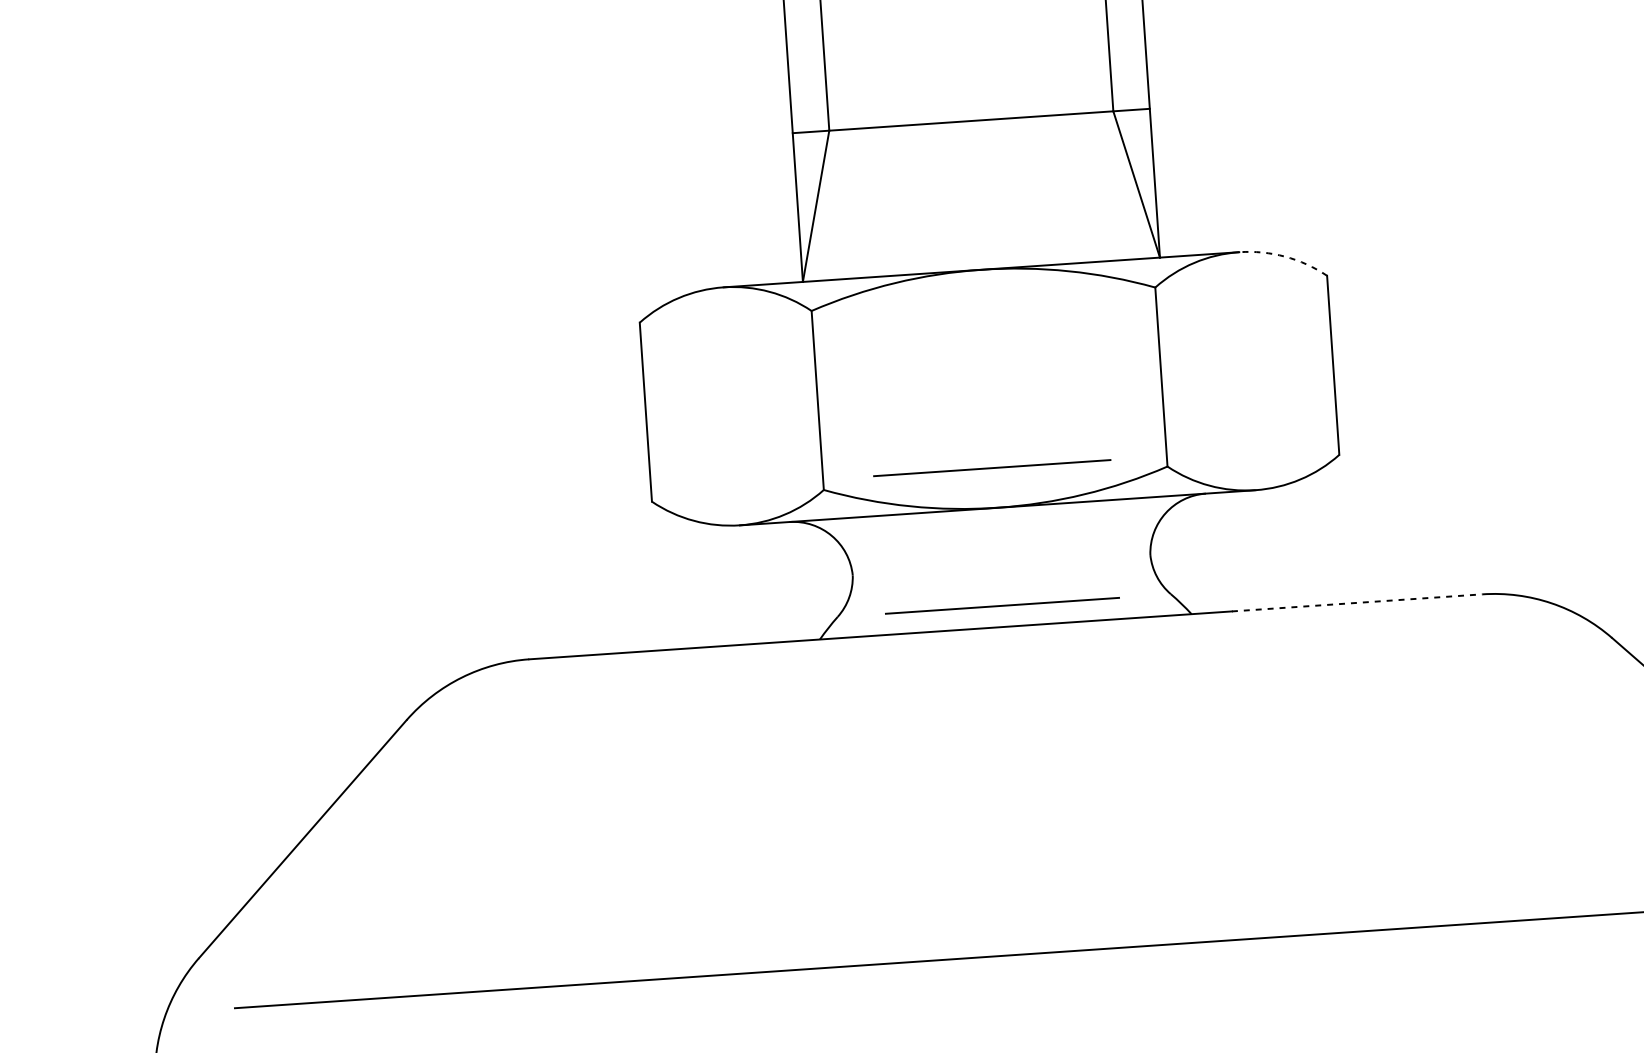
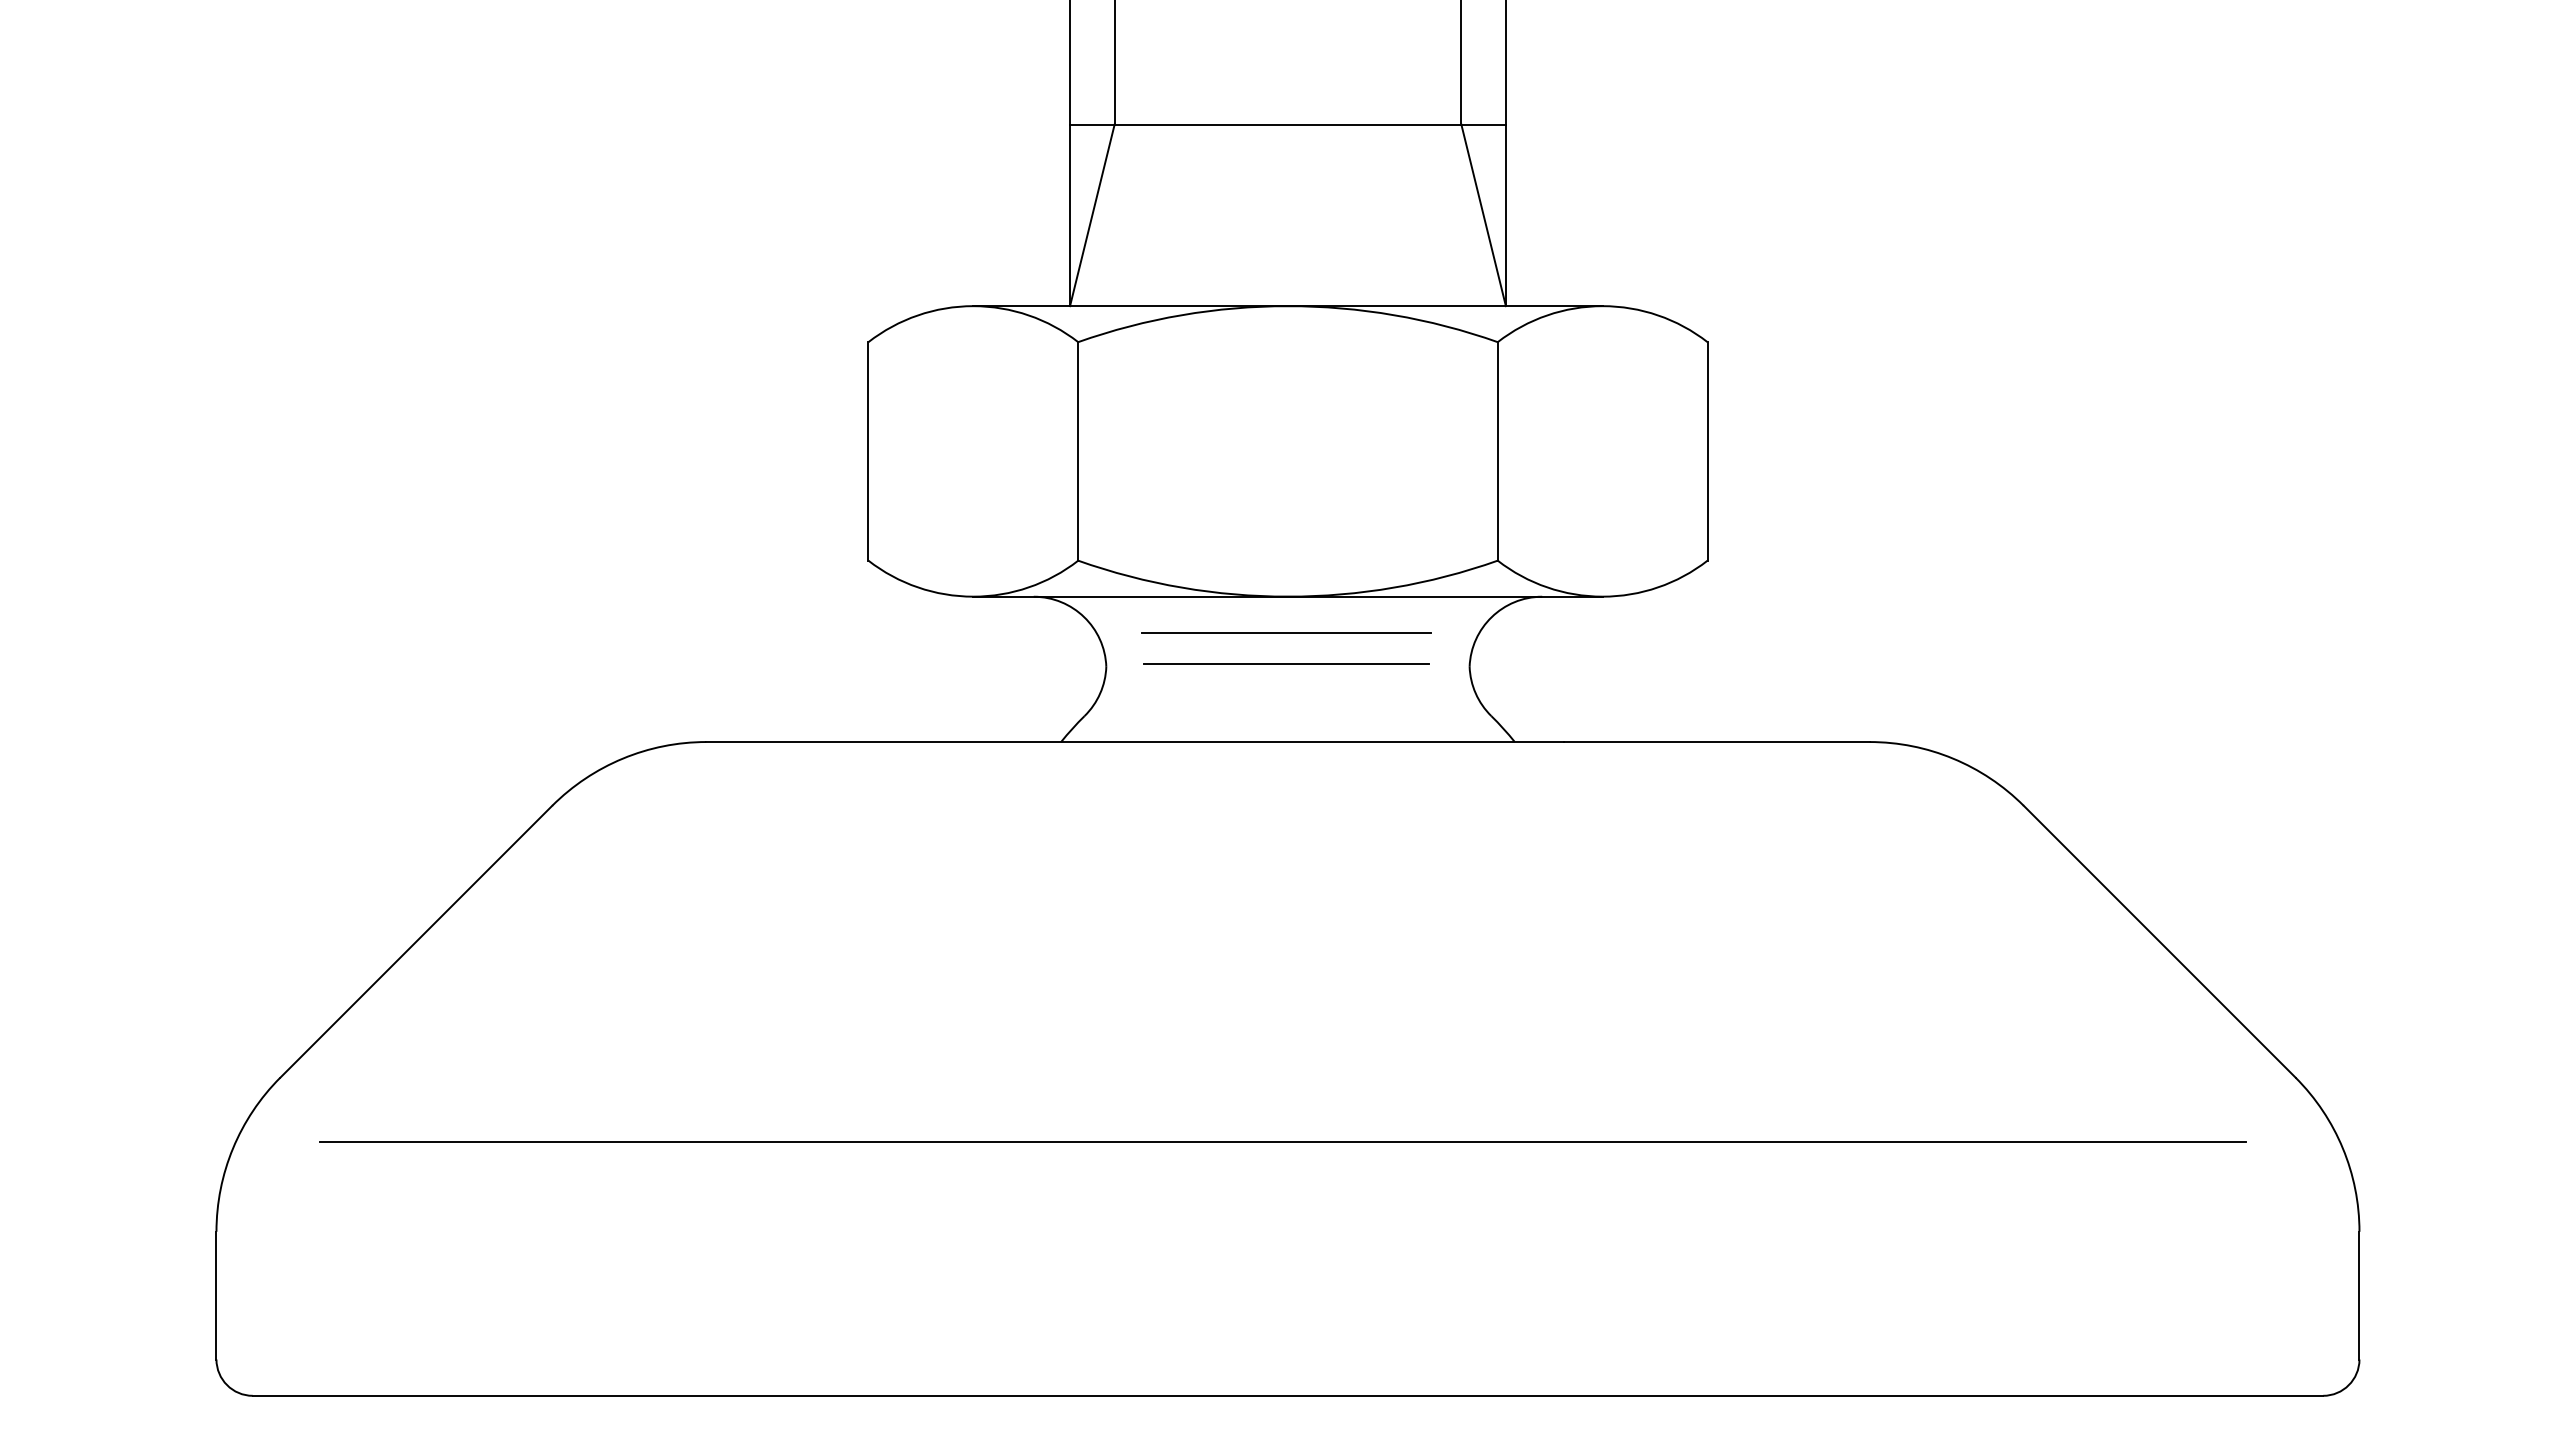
arc: (1285, 256) -> (1658, 315), dashed -> solid
line: (992, 467) -> (1286, 632), moved
line: (1356, 603) -> (1716, 742), dashed -> solid
line: (1002, 605) -> (1286, 663), moved

